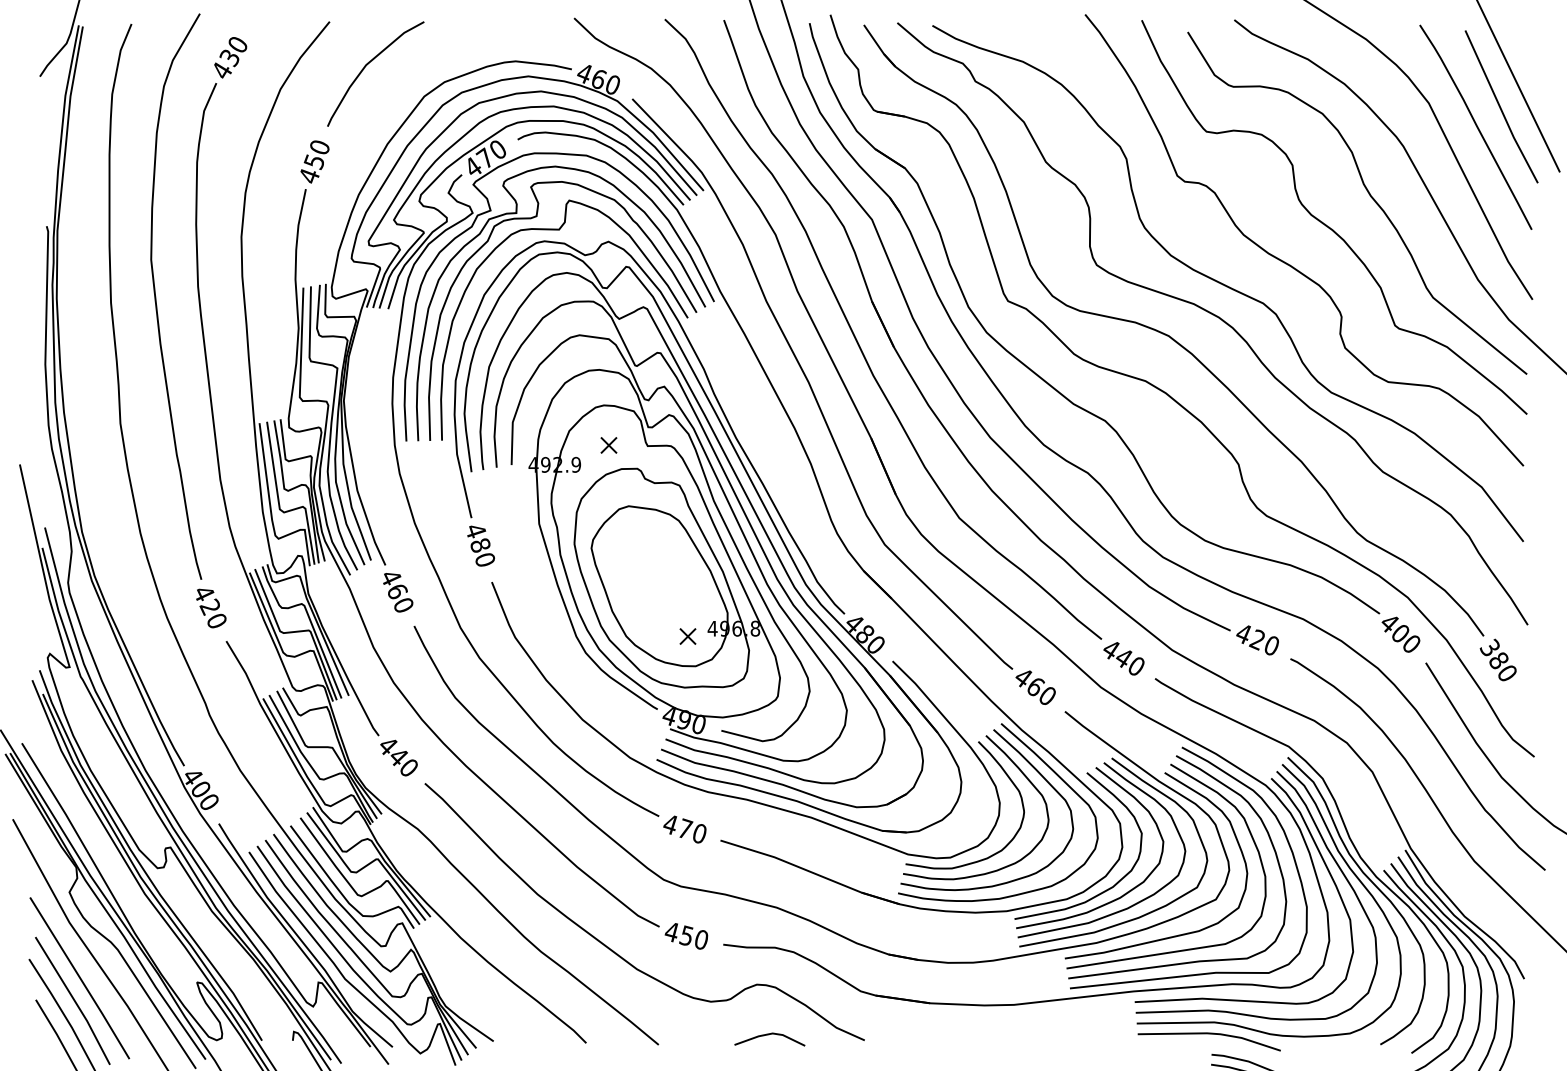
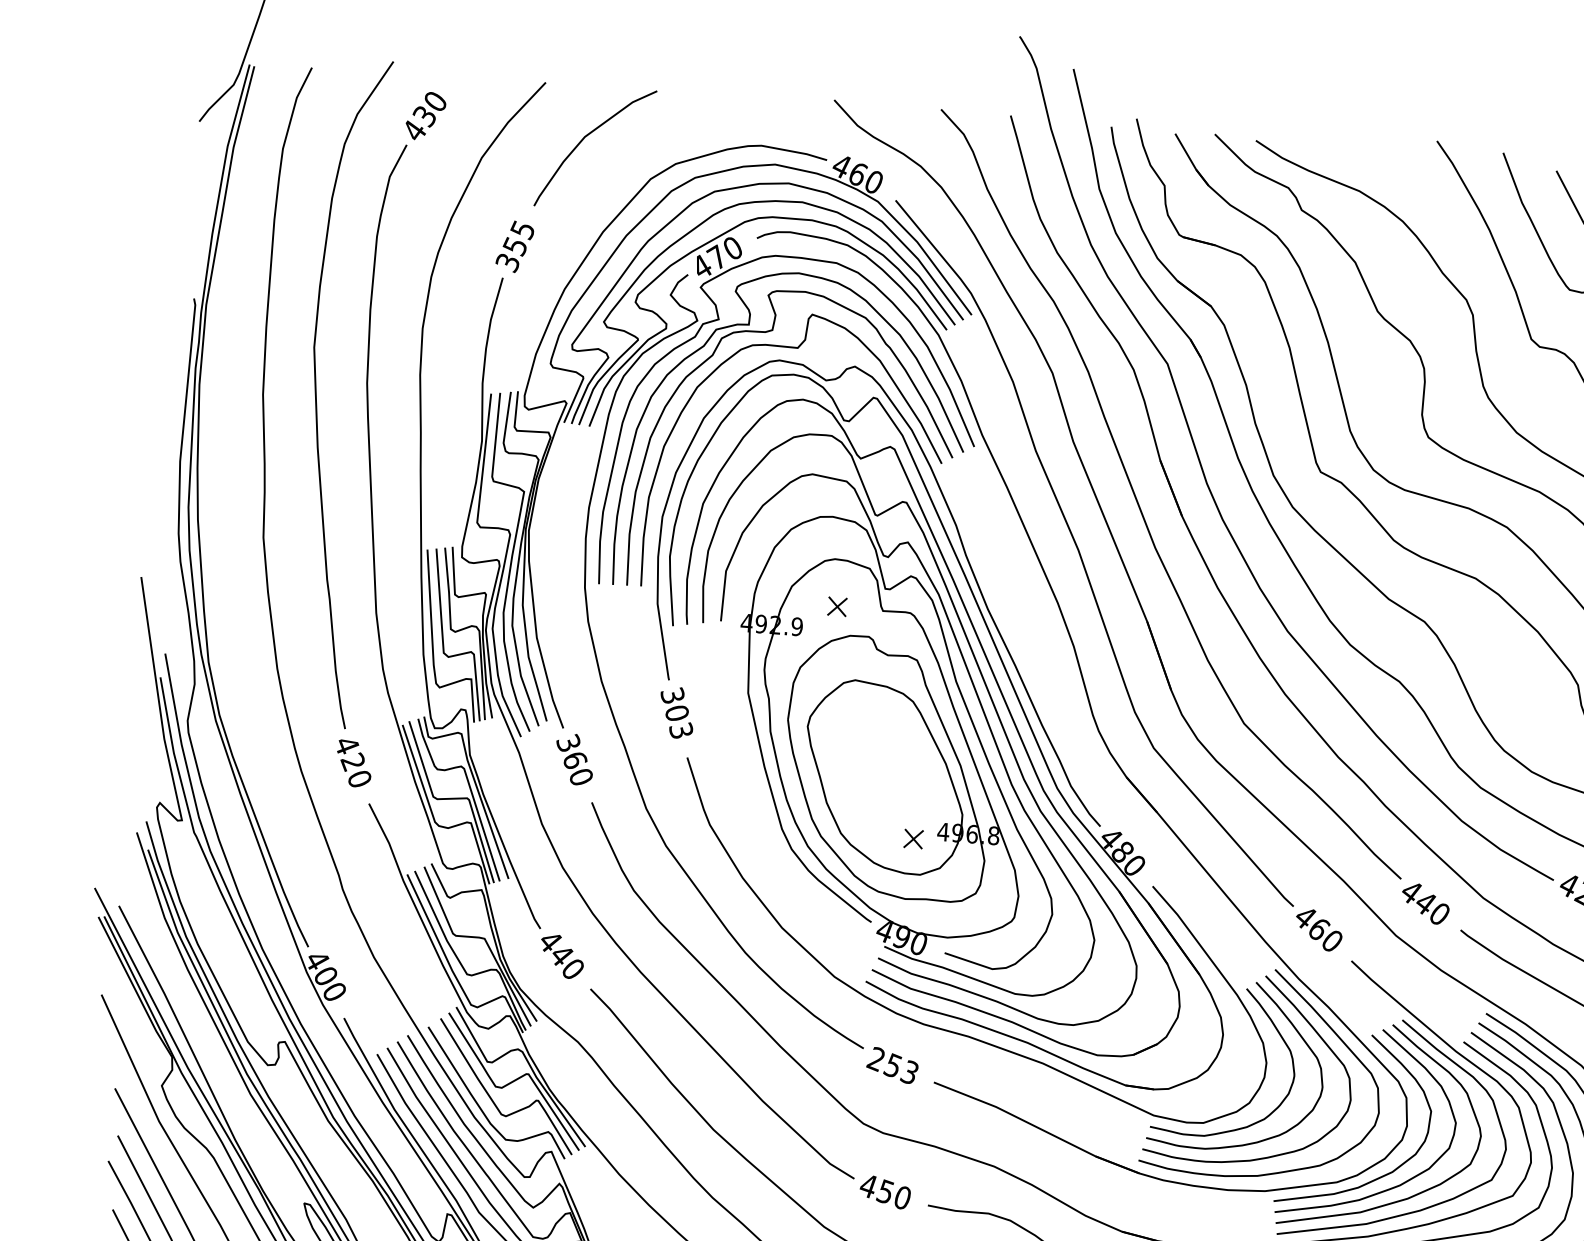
text: (313, 162) -> (514, 247), 450 -> 355
text: (479, 544) -> (676, 712), 480 -> 303
text: (390, 577) -> (568, 743), 460 -> 360
text: (684, 828) -> (892, 1065), 470 -> 253

